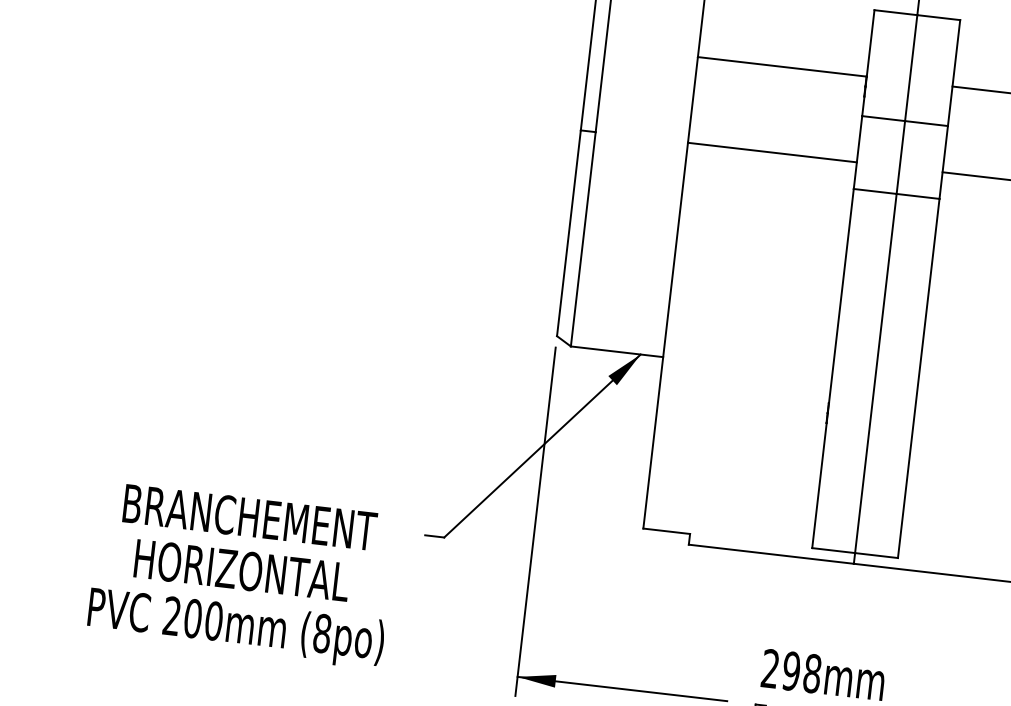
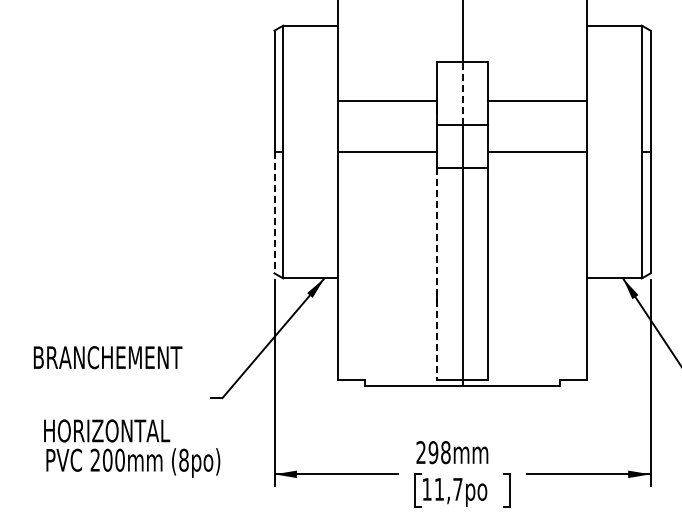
line: (911, 68) -> (462, 93), solid -> dashed
line: (568, 232) -> (274, 212), solid -> dashed
line: (833, 368) -> (437, 273), solid -> dashed
text: (249, 517) -> (107, 357), moved
text: (236, 627) -> (133, 462), moved

